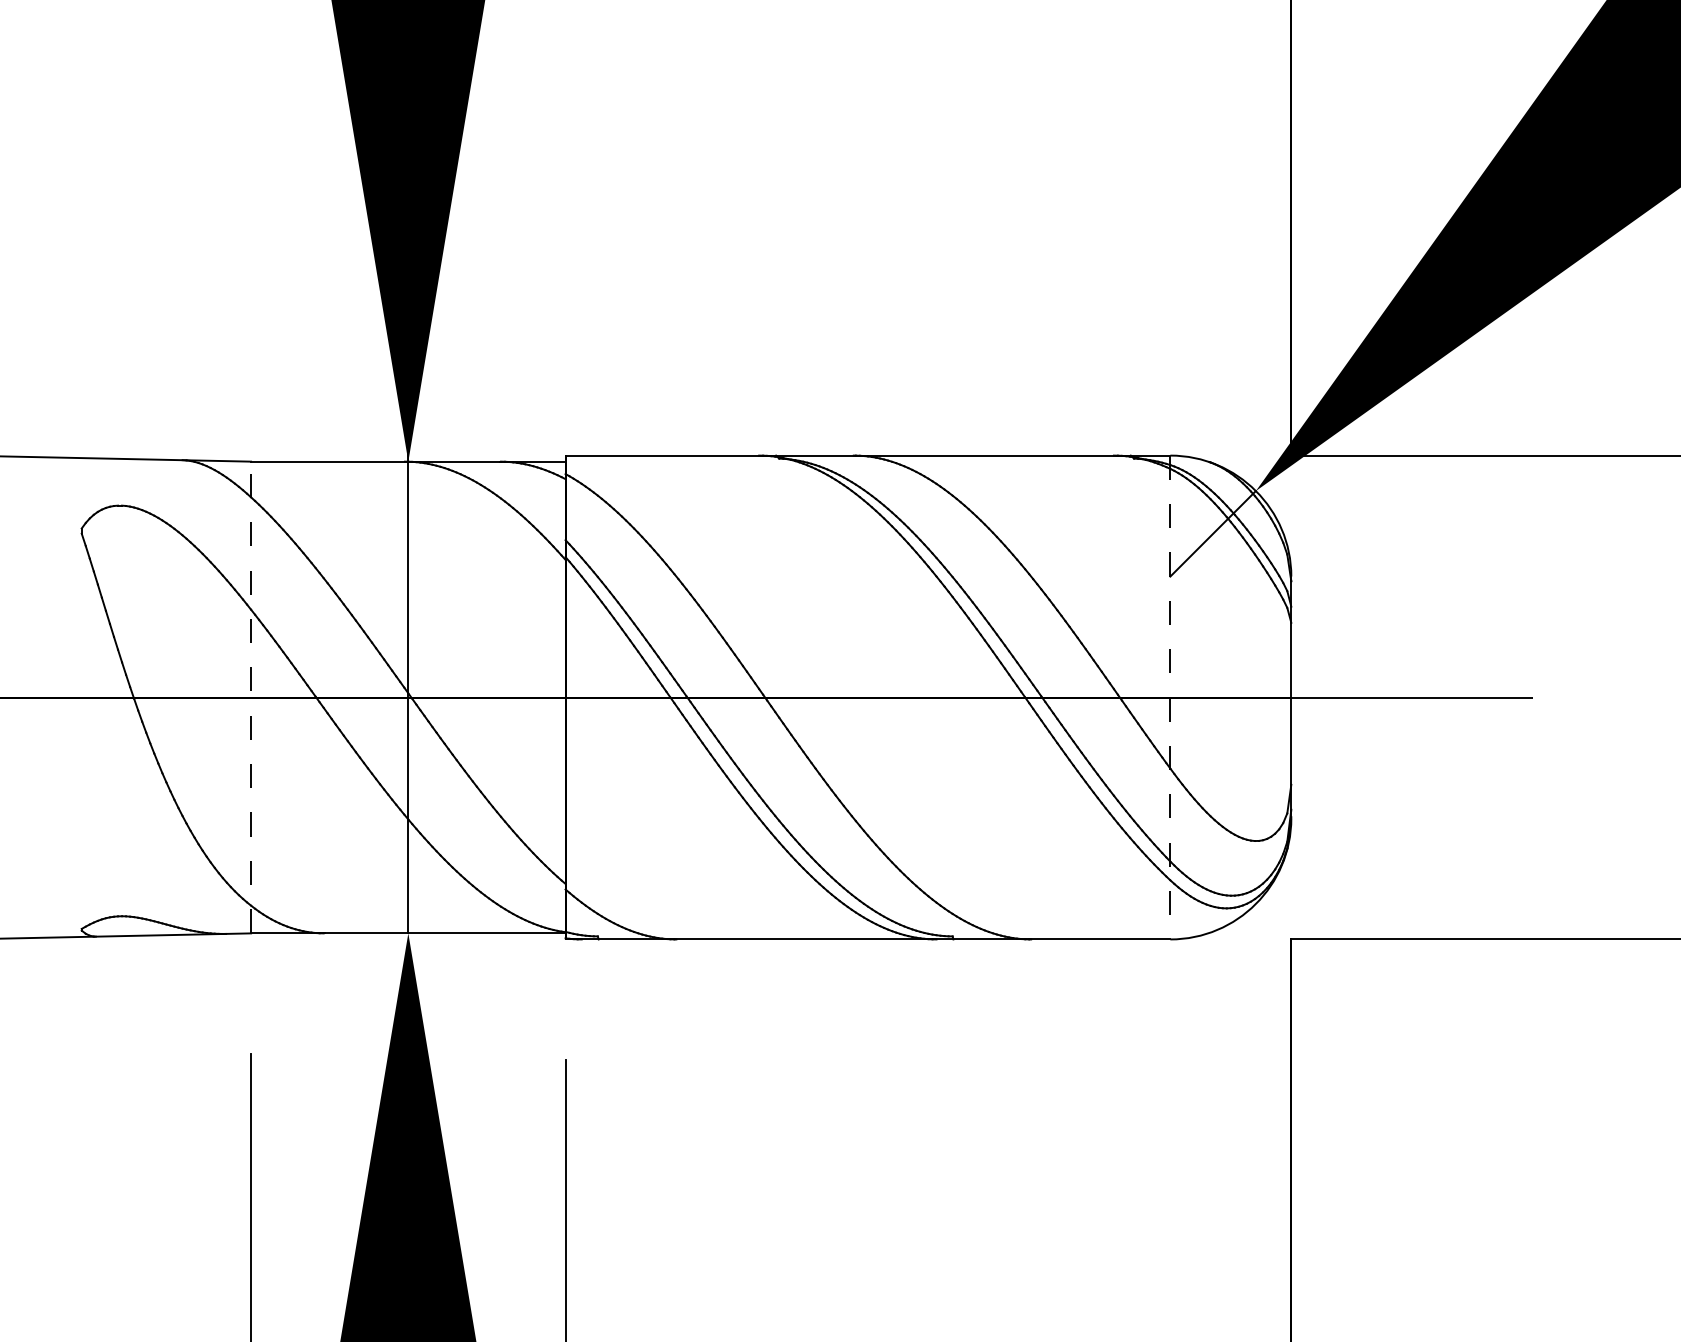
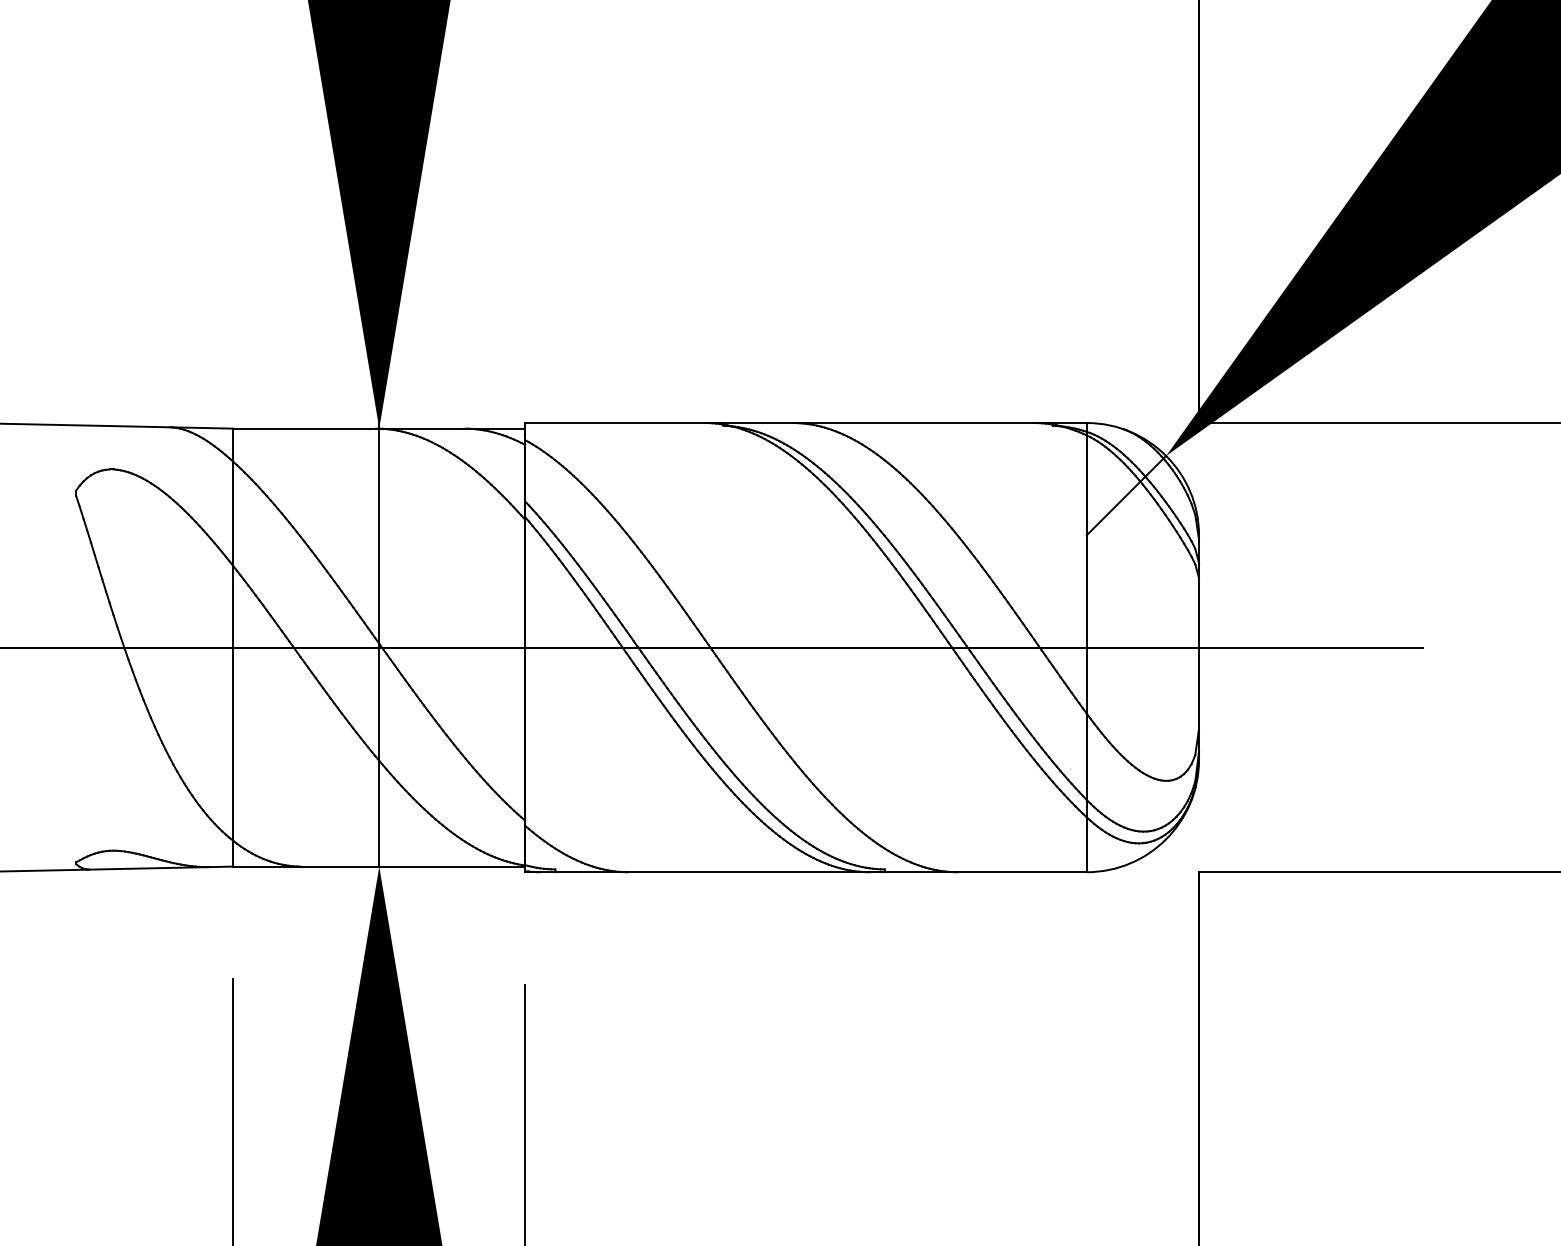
line: (251, 697) -> (233, 647), dashed -> solid
line: (1170, 697) -> (1086, 647), dashed -> solid

